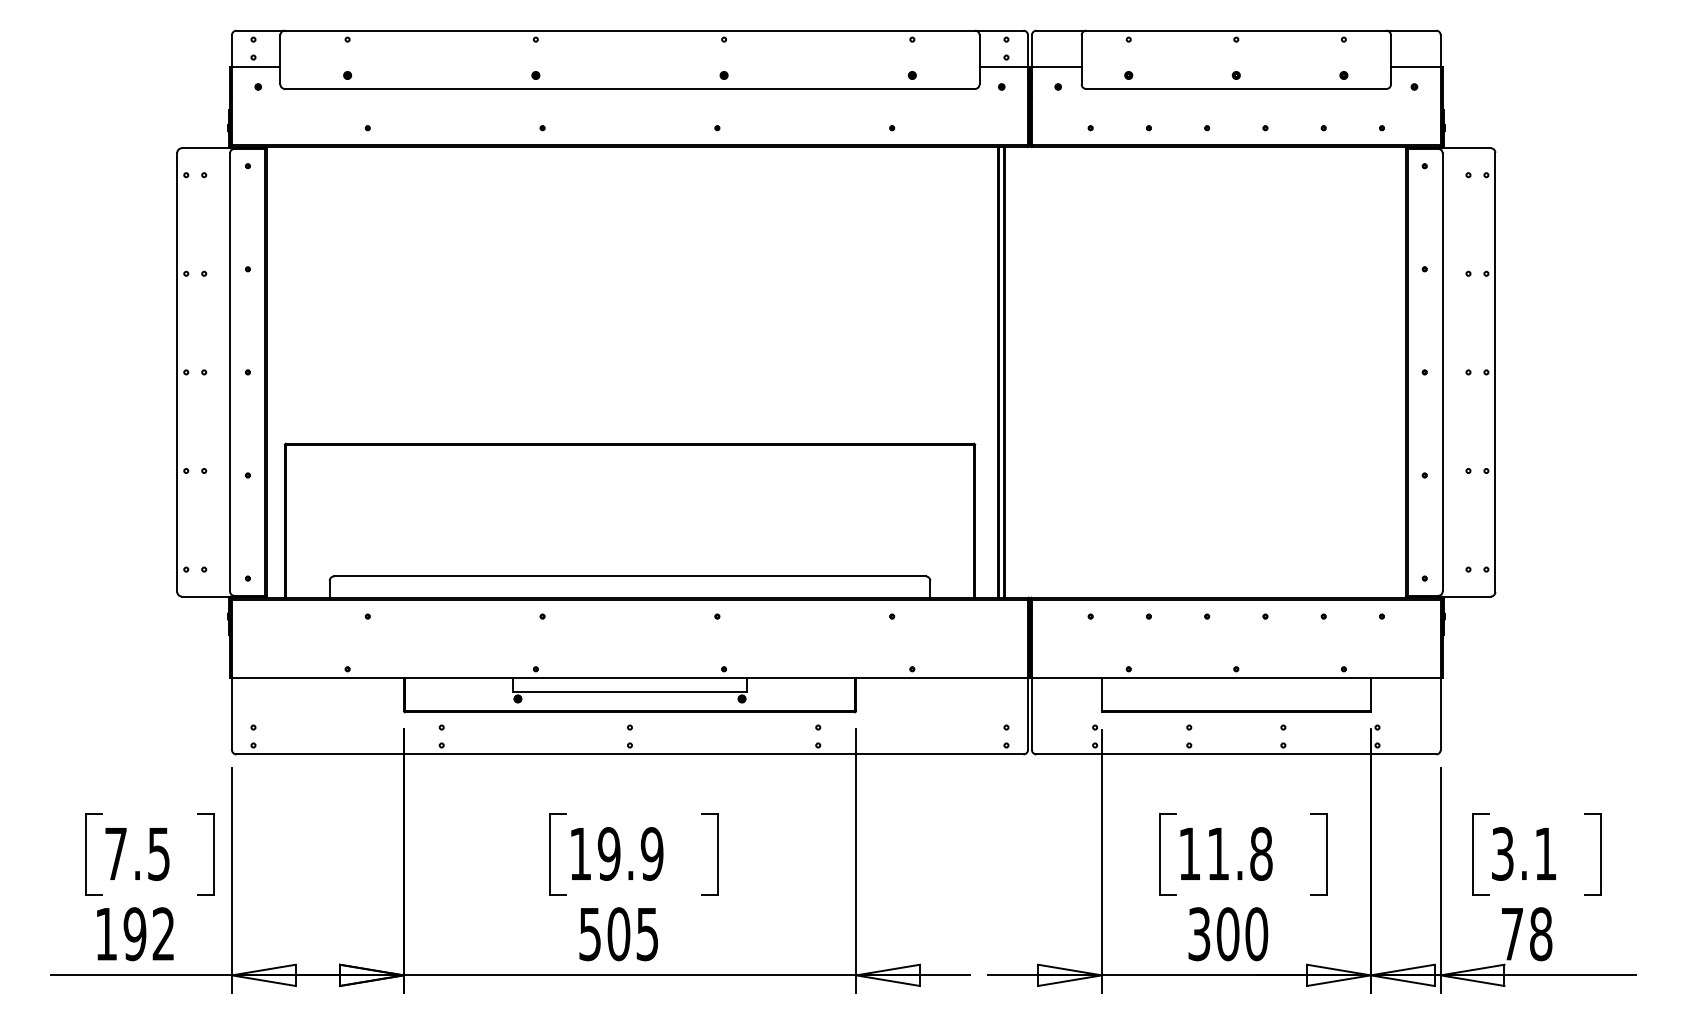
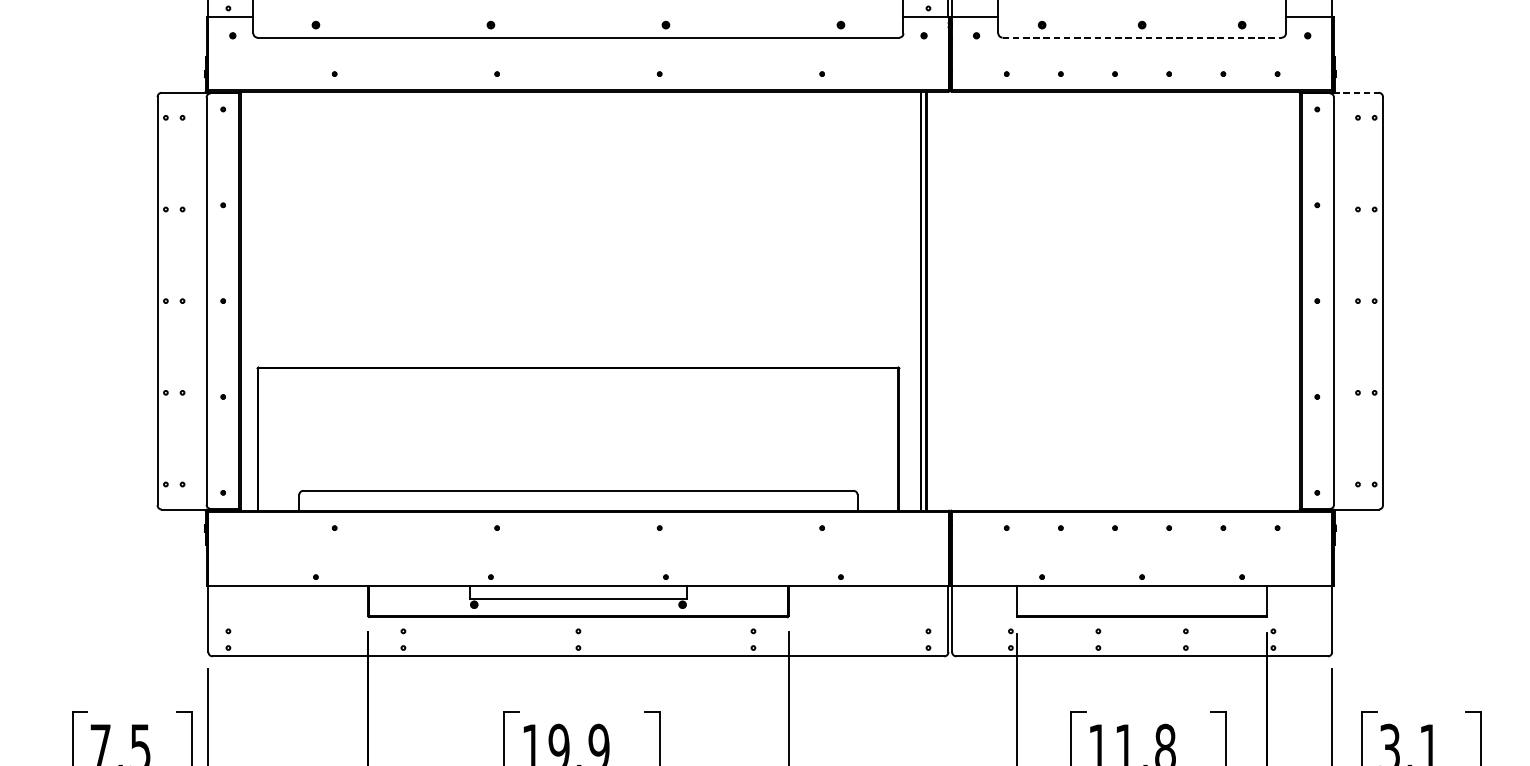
line: (1236, 88) -> (1142, 37), solid -> dashed
line: (1466, 148) -> (1356, 92), solid -> dashed

